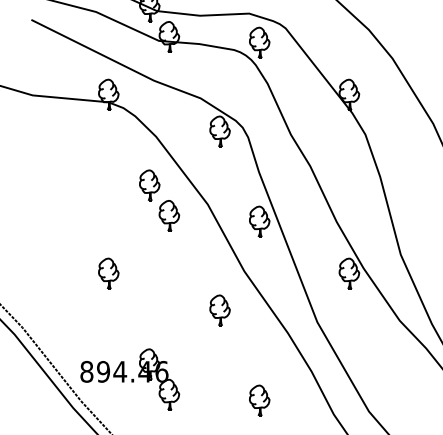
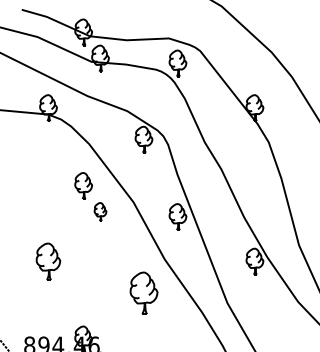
part: (169, 215) -> (100, 211), size x0.7
part: (108, 273) -> (48, 261), size x1.4
part: (219, 310) -> (143, 293), size x1.6

